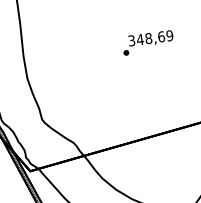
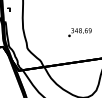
text: (147, 42) -> (79, 32), moved

